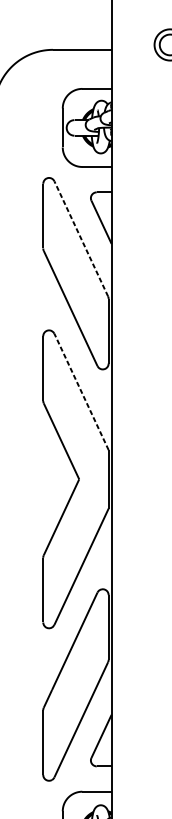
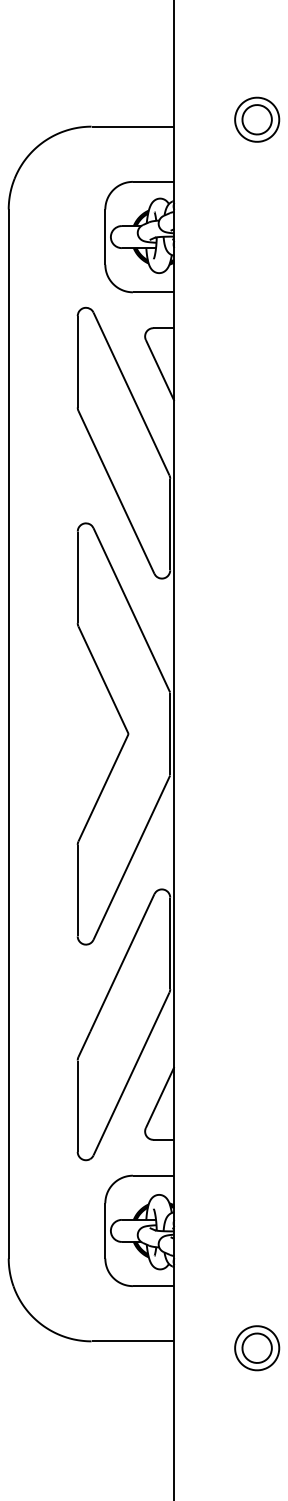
line: (81, 238) -> (131, 393), dashed -> solid
line: (81, 392) -> (131, 610), dashed -> solid

